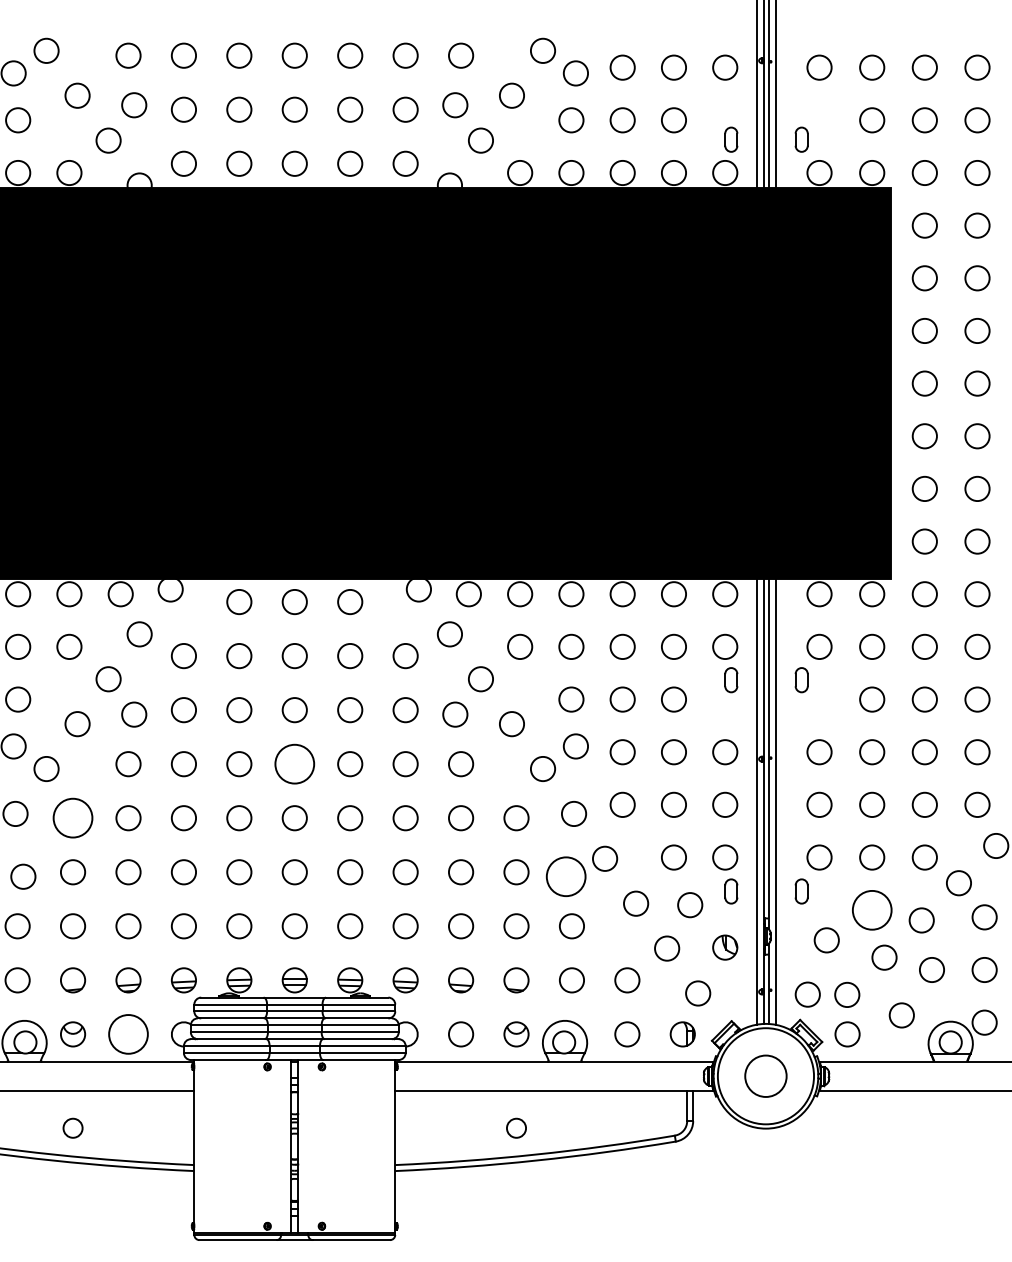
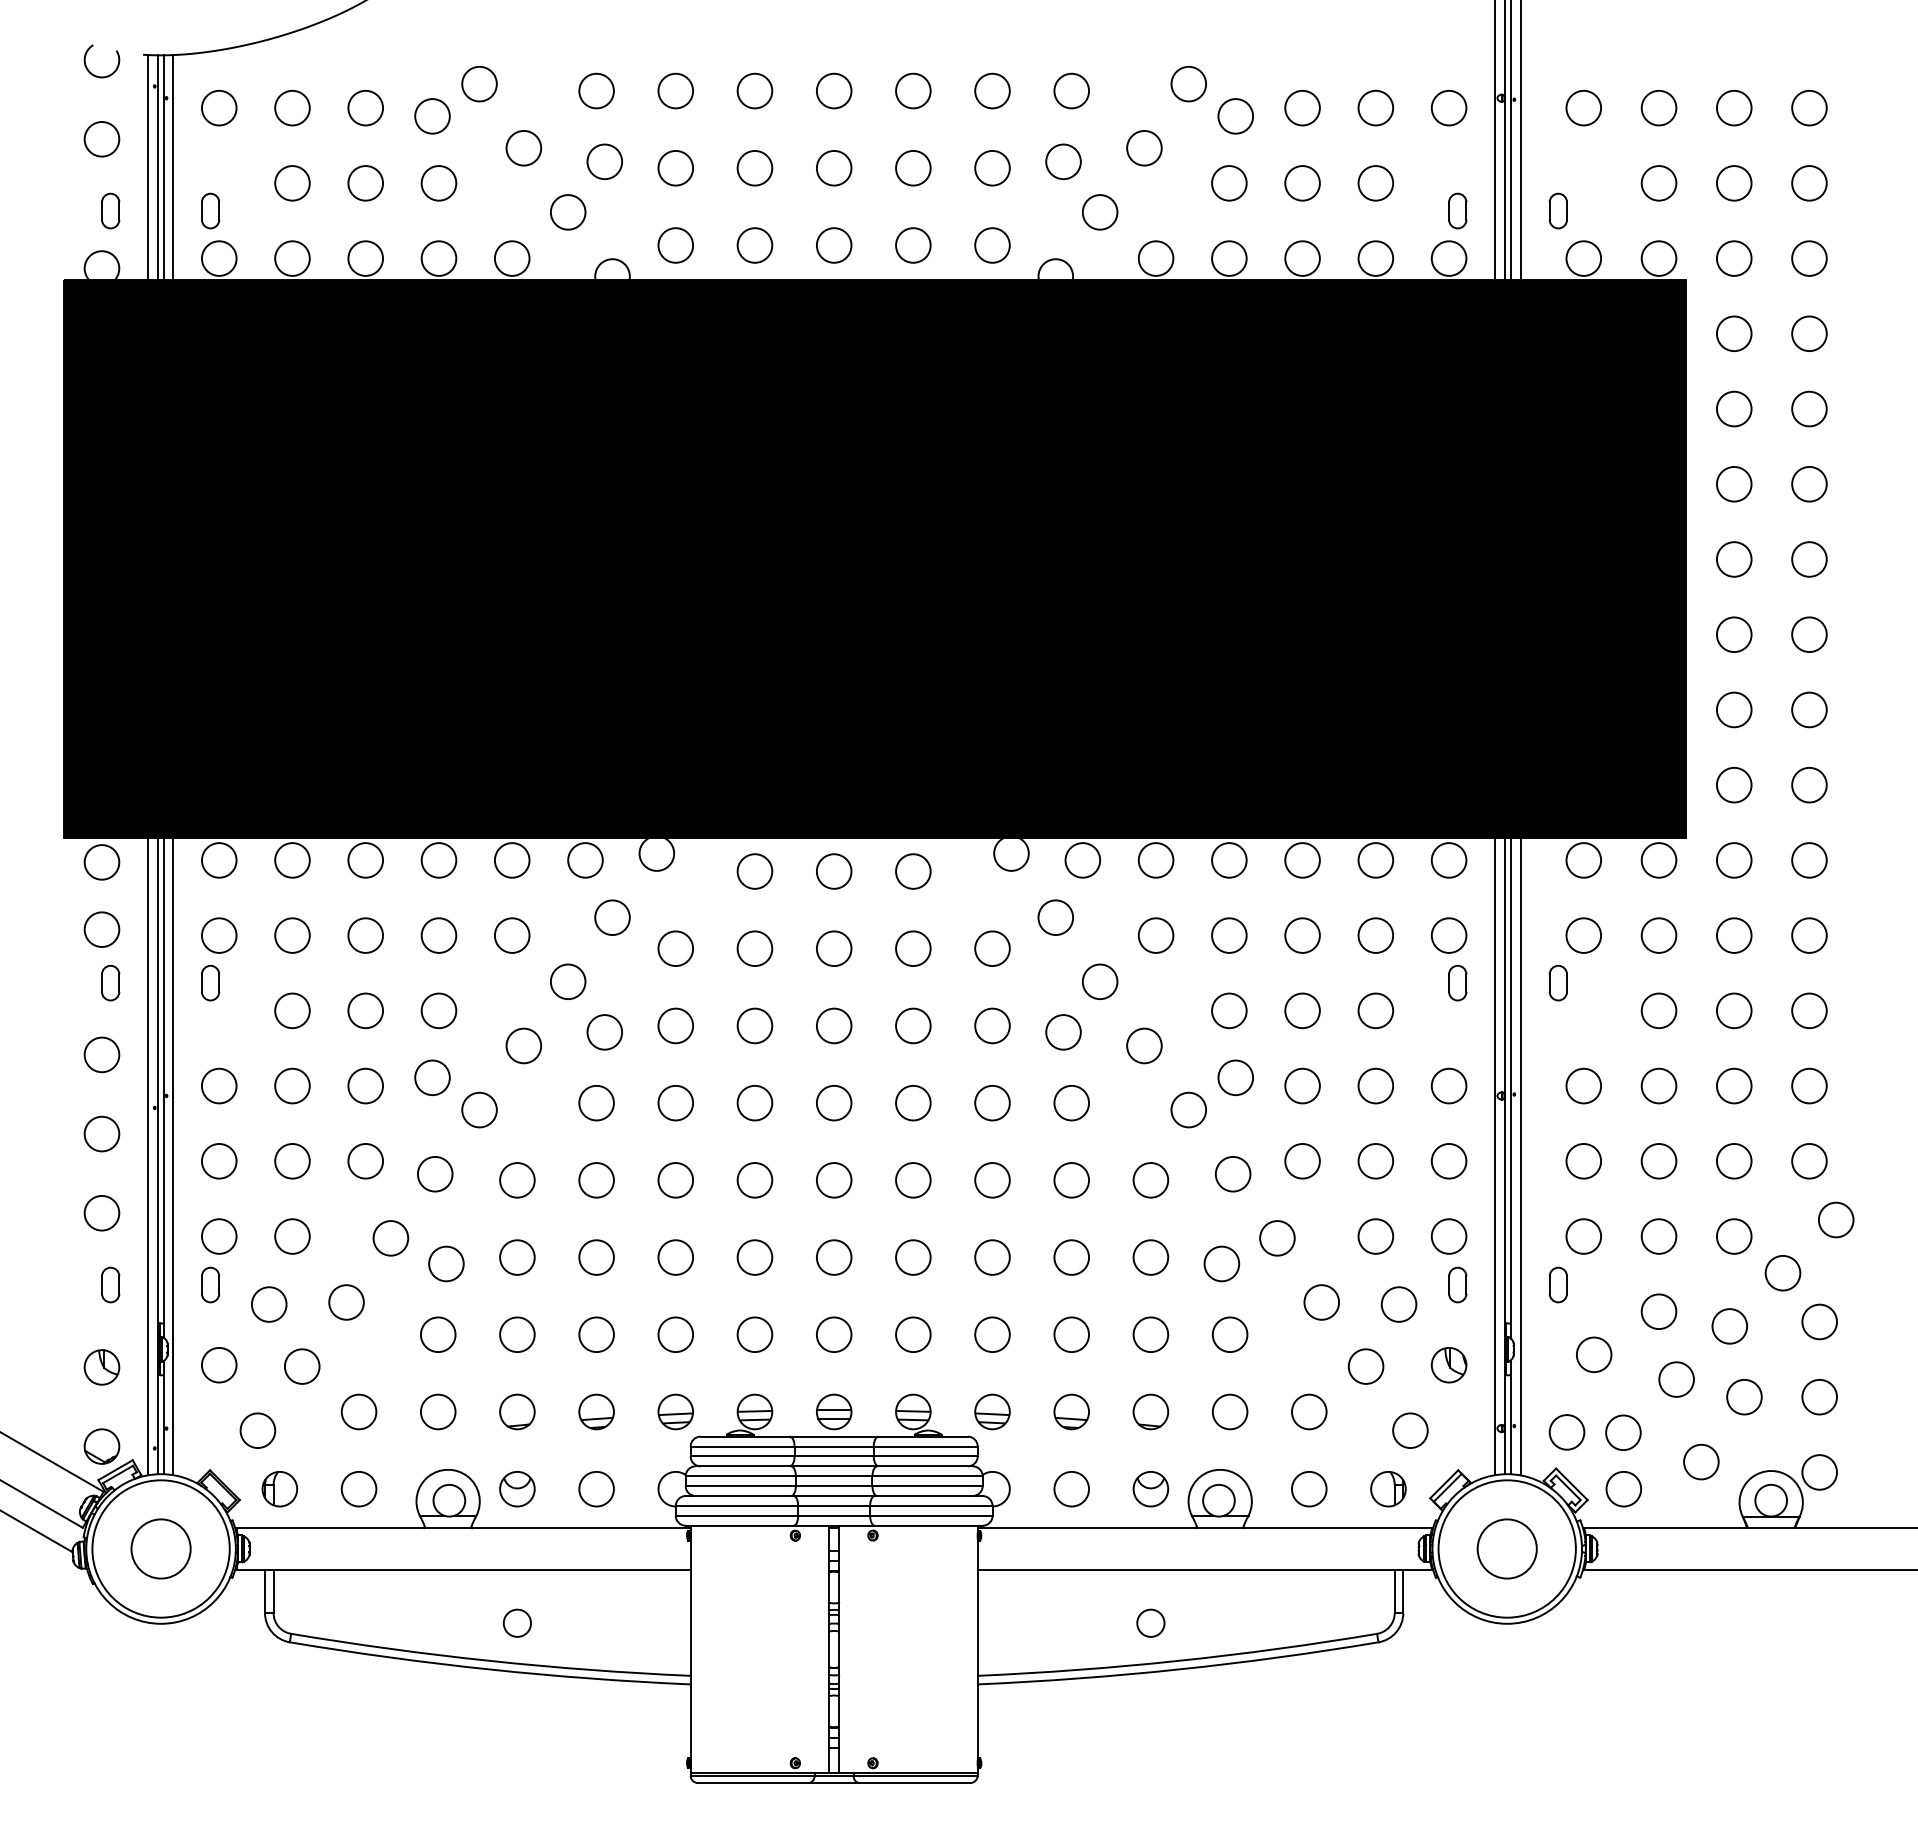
circle: (294, 763) -> (833, 1102), size x0.62
circle: (73, 818) -> (517, 1180), size x0.62
circle: (565, 876) -> (1221, 1263), size x0.62
circle: (871, 910) -> (1658, 1311), size x0.62
circle: (128, 1033) -> (596, 1488), size x0.62

